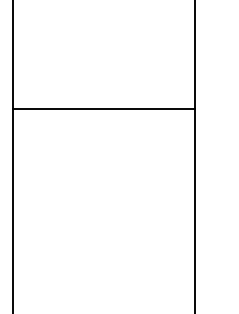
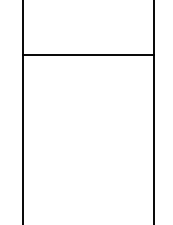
line: (103, 108) -> (88, 55), moved

